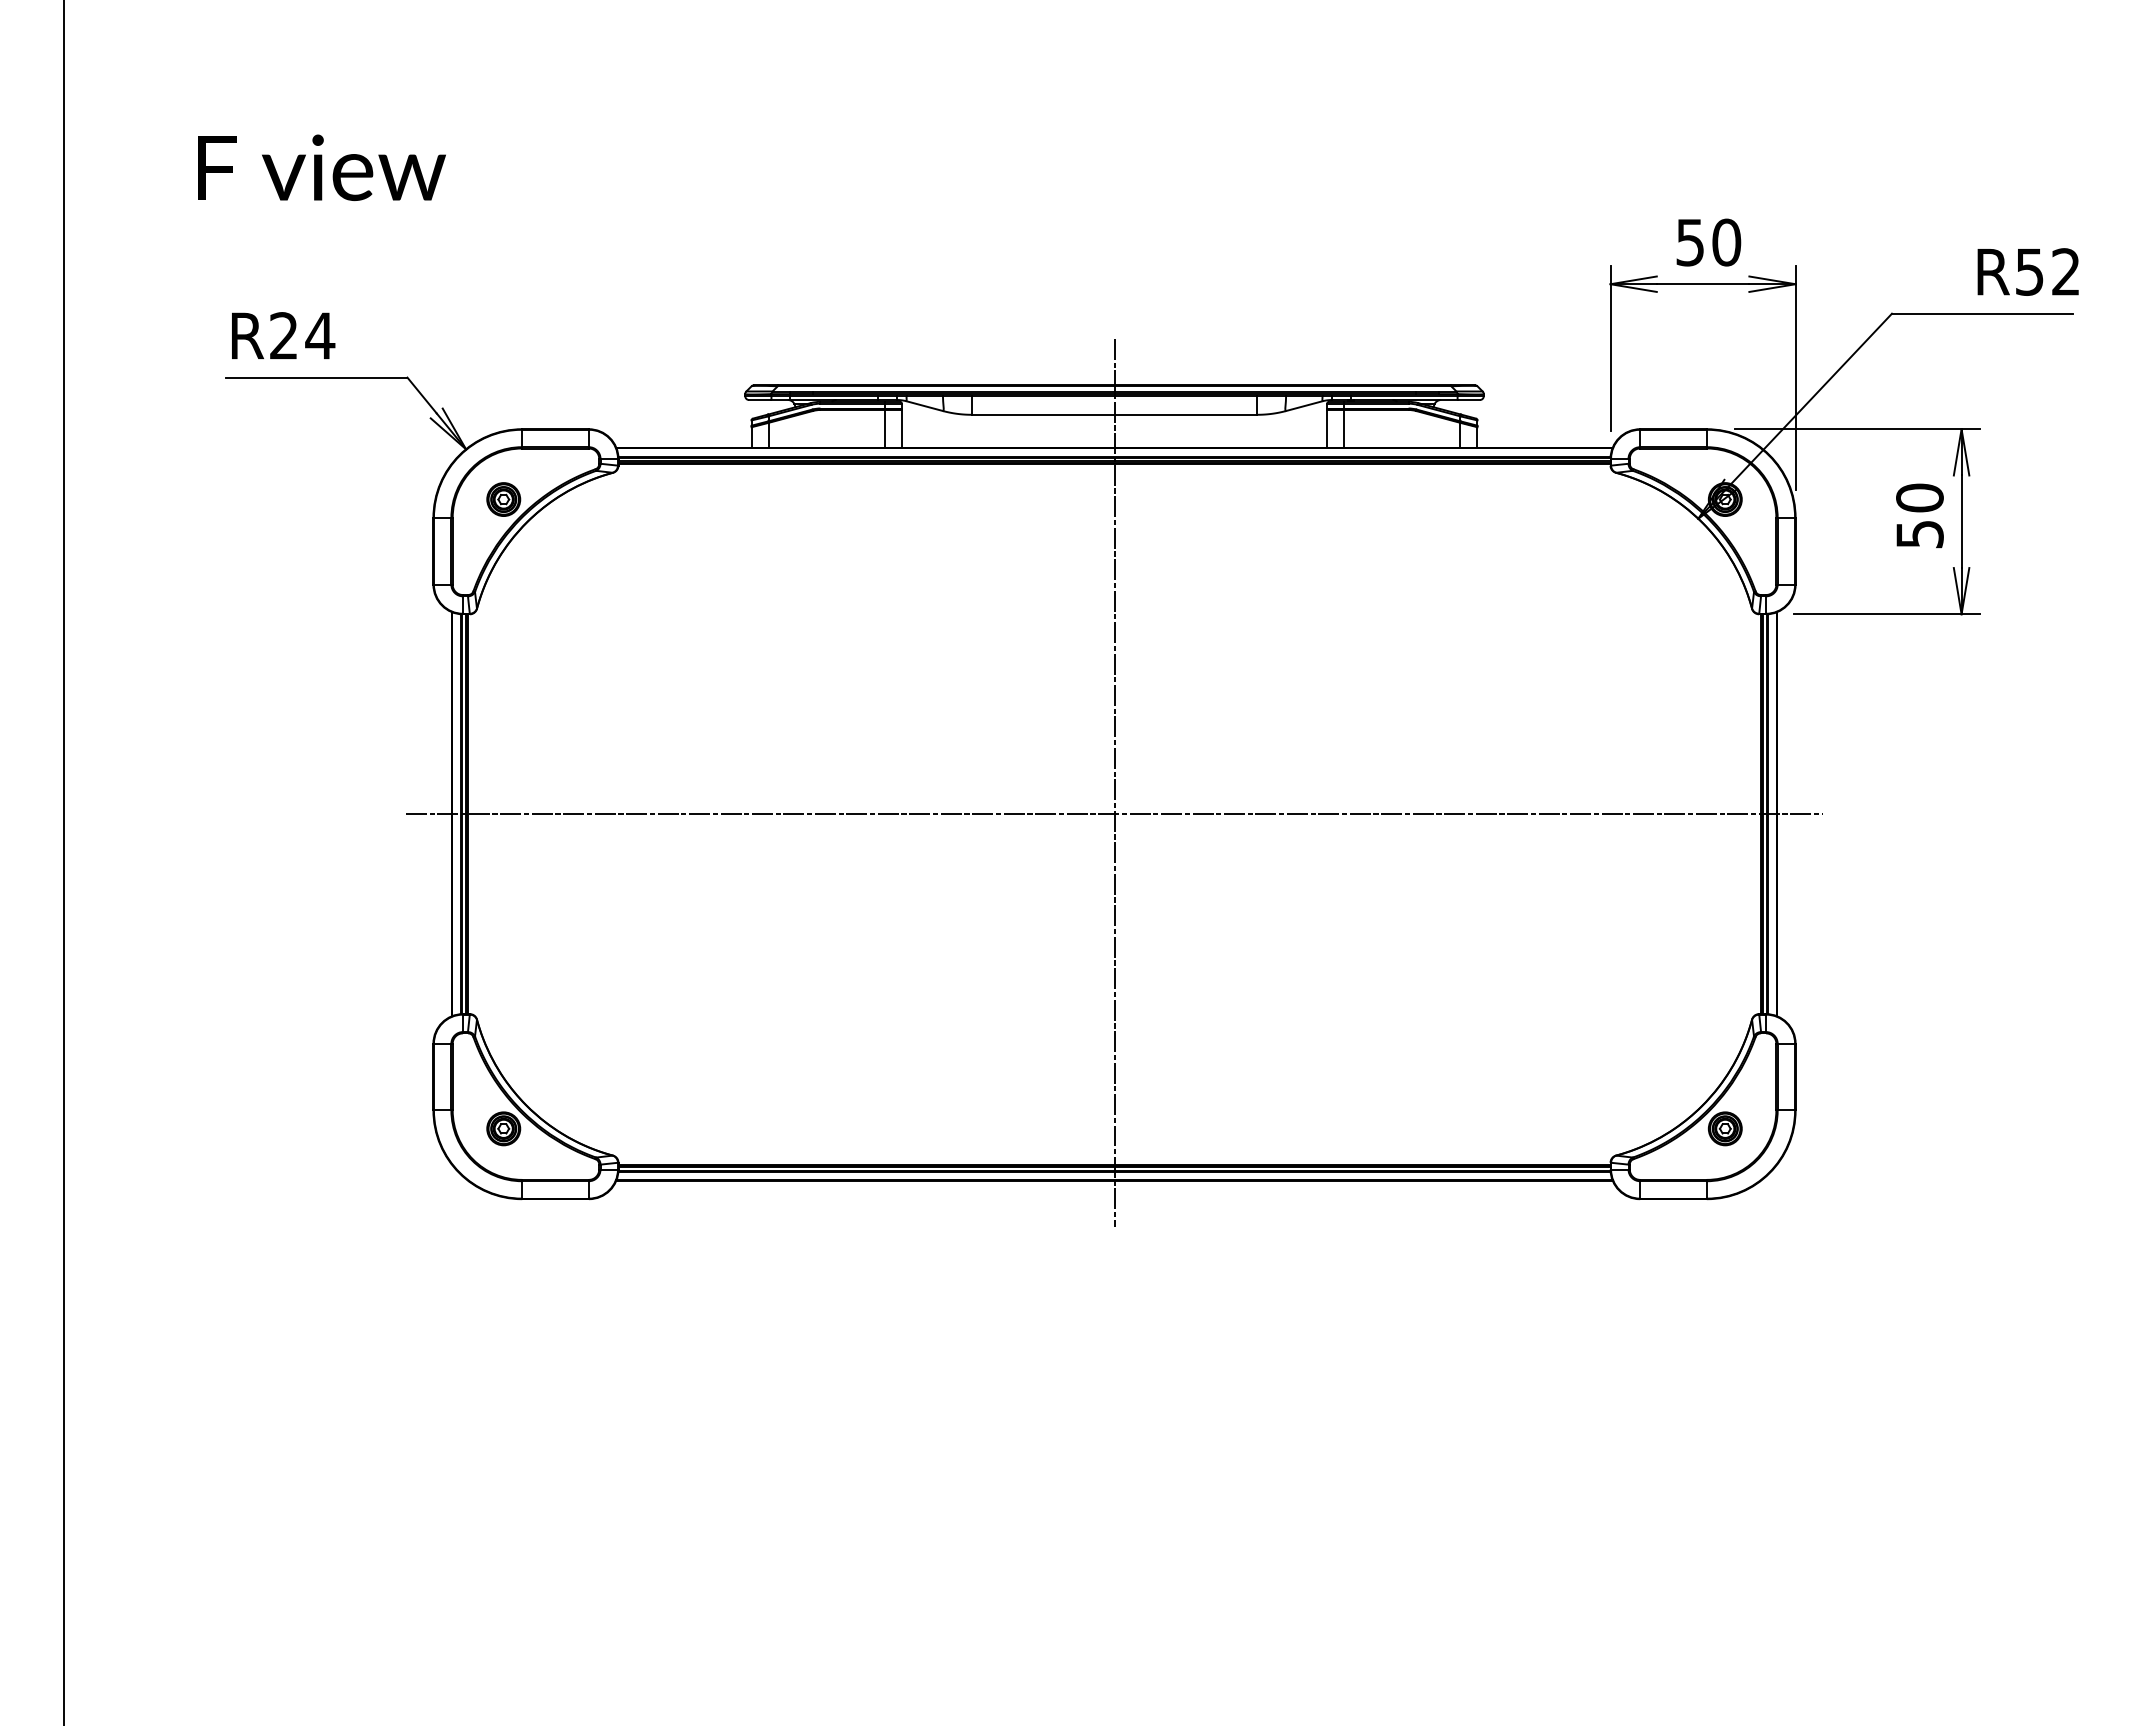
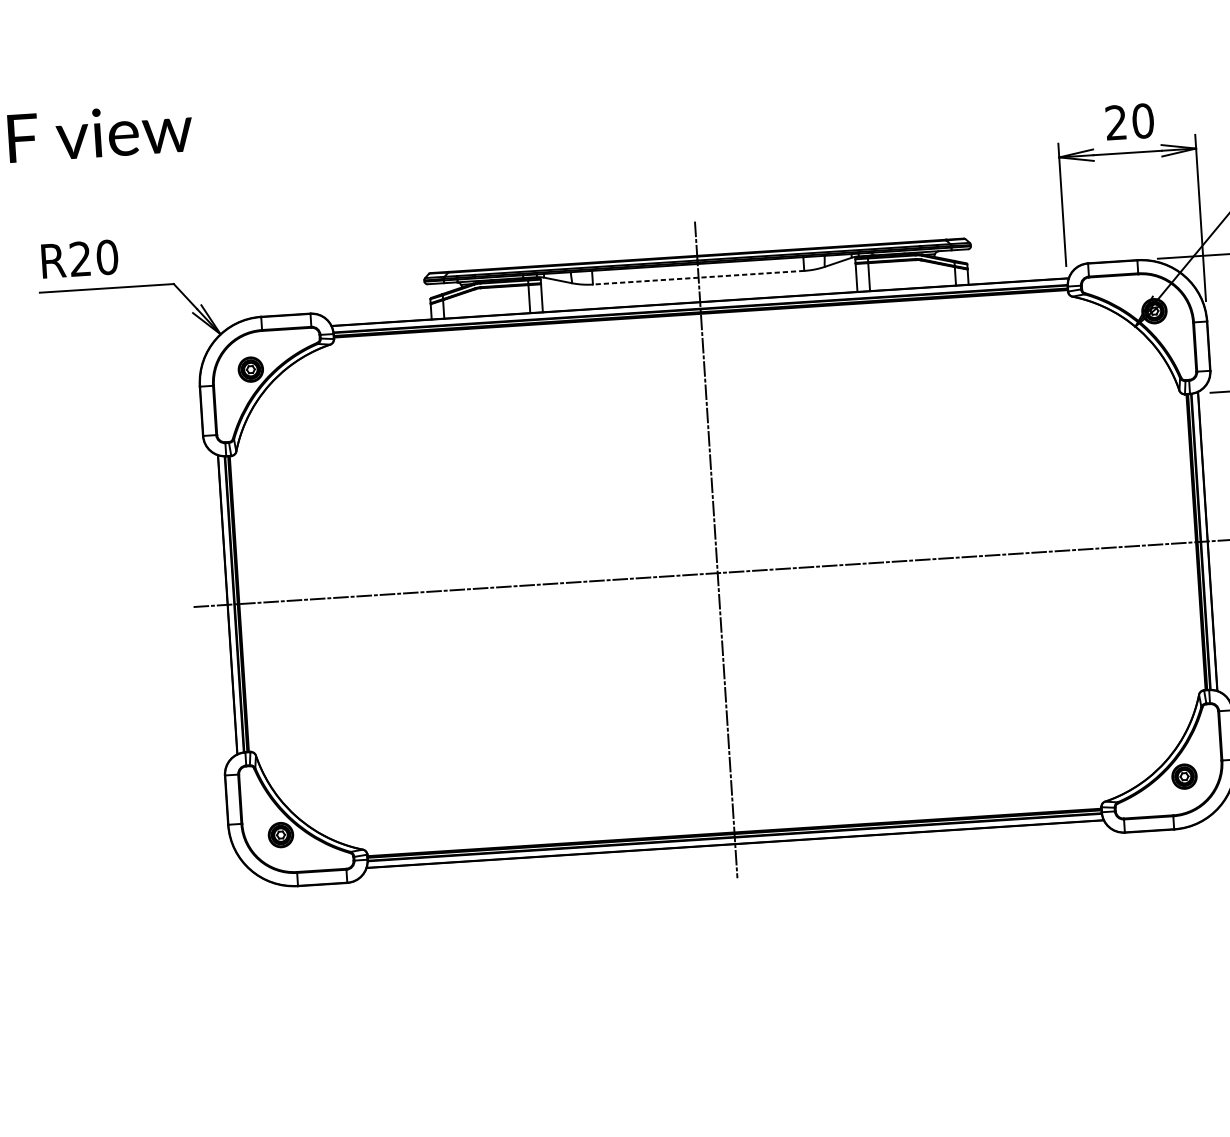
text: (1689, 242) -> (1115, 122), 50 -> 20
text: (320, 335) -> (107, 257), R24 -> R20
line: (1114, 414) -> (698, 277), solid -> dashed

